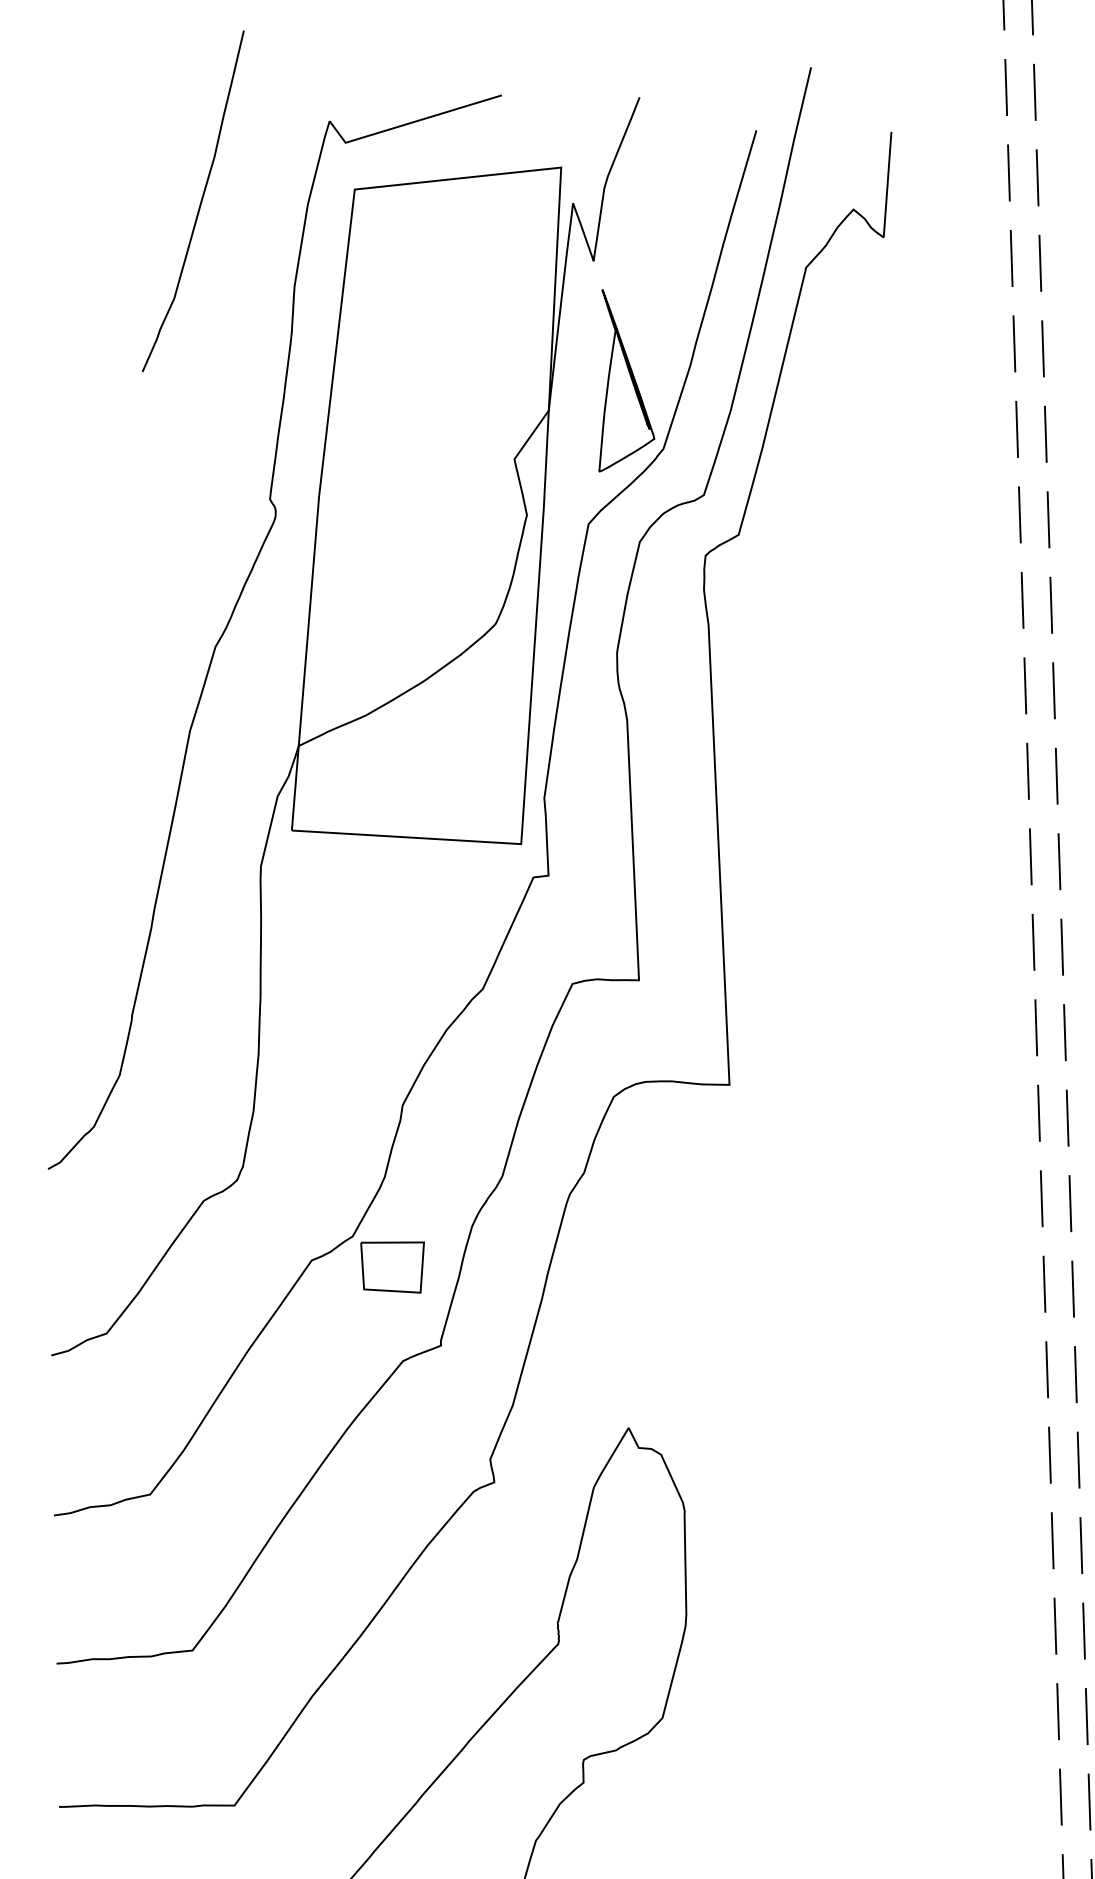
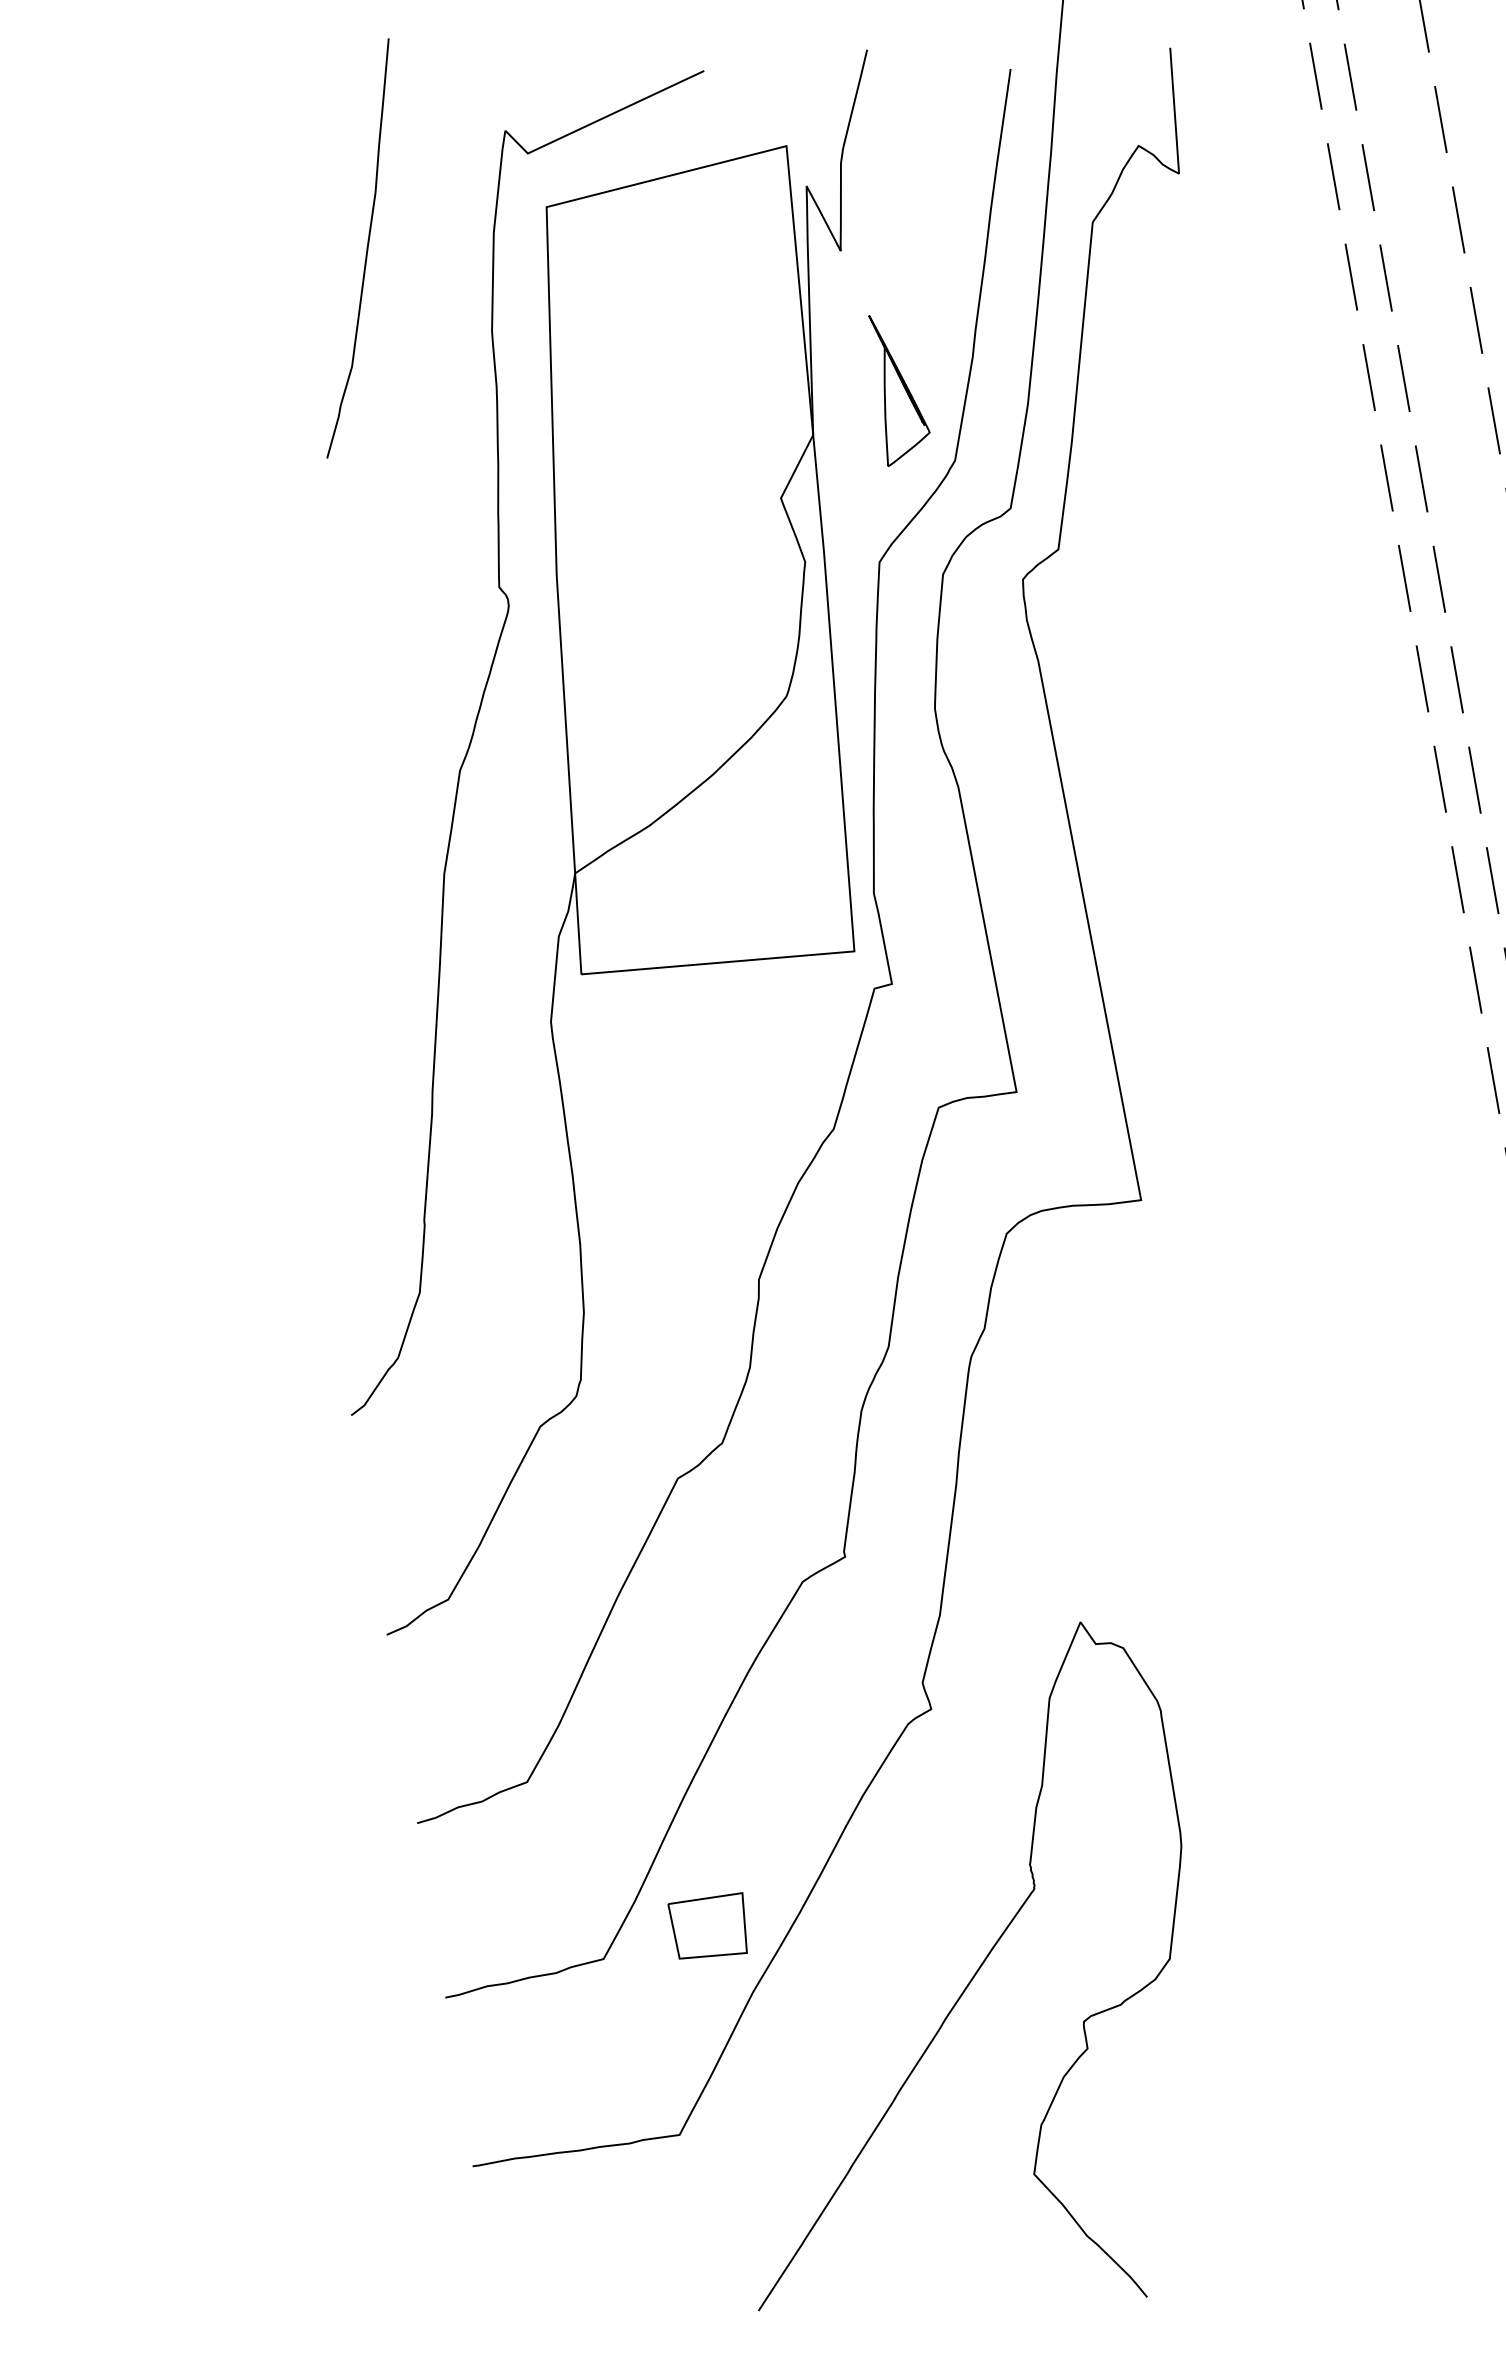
part: (625, 383) -> (899, 390), size x0.7
part: (391, 1265) -> (707, 1925), moved

